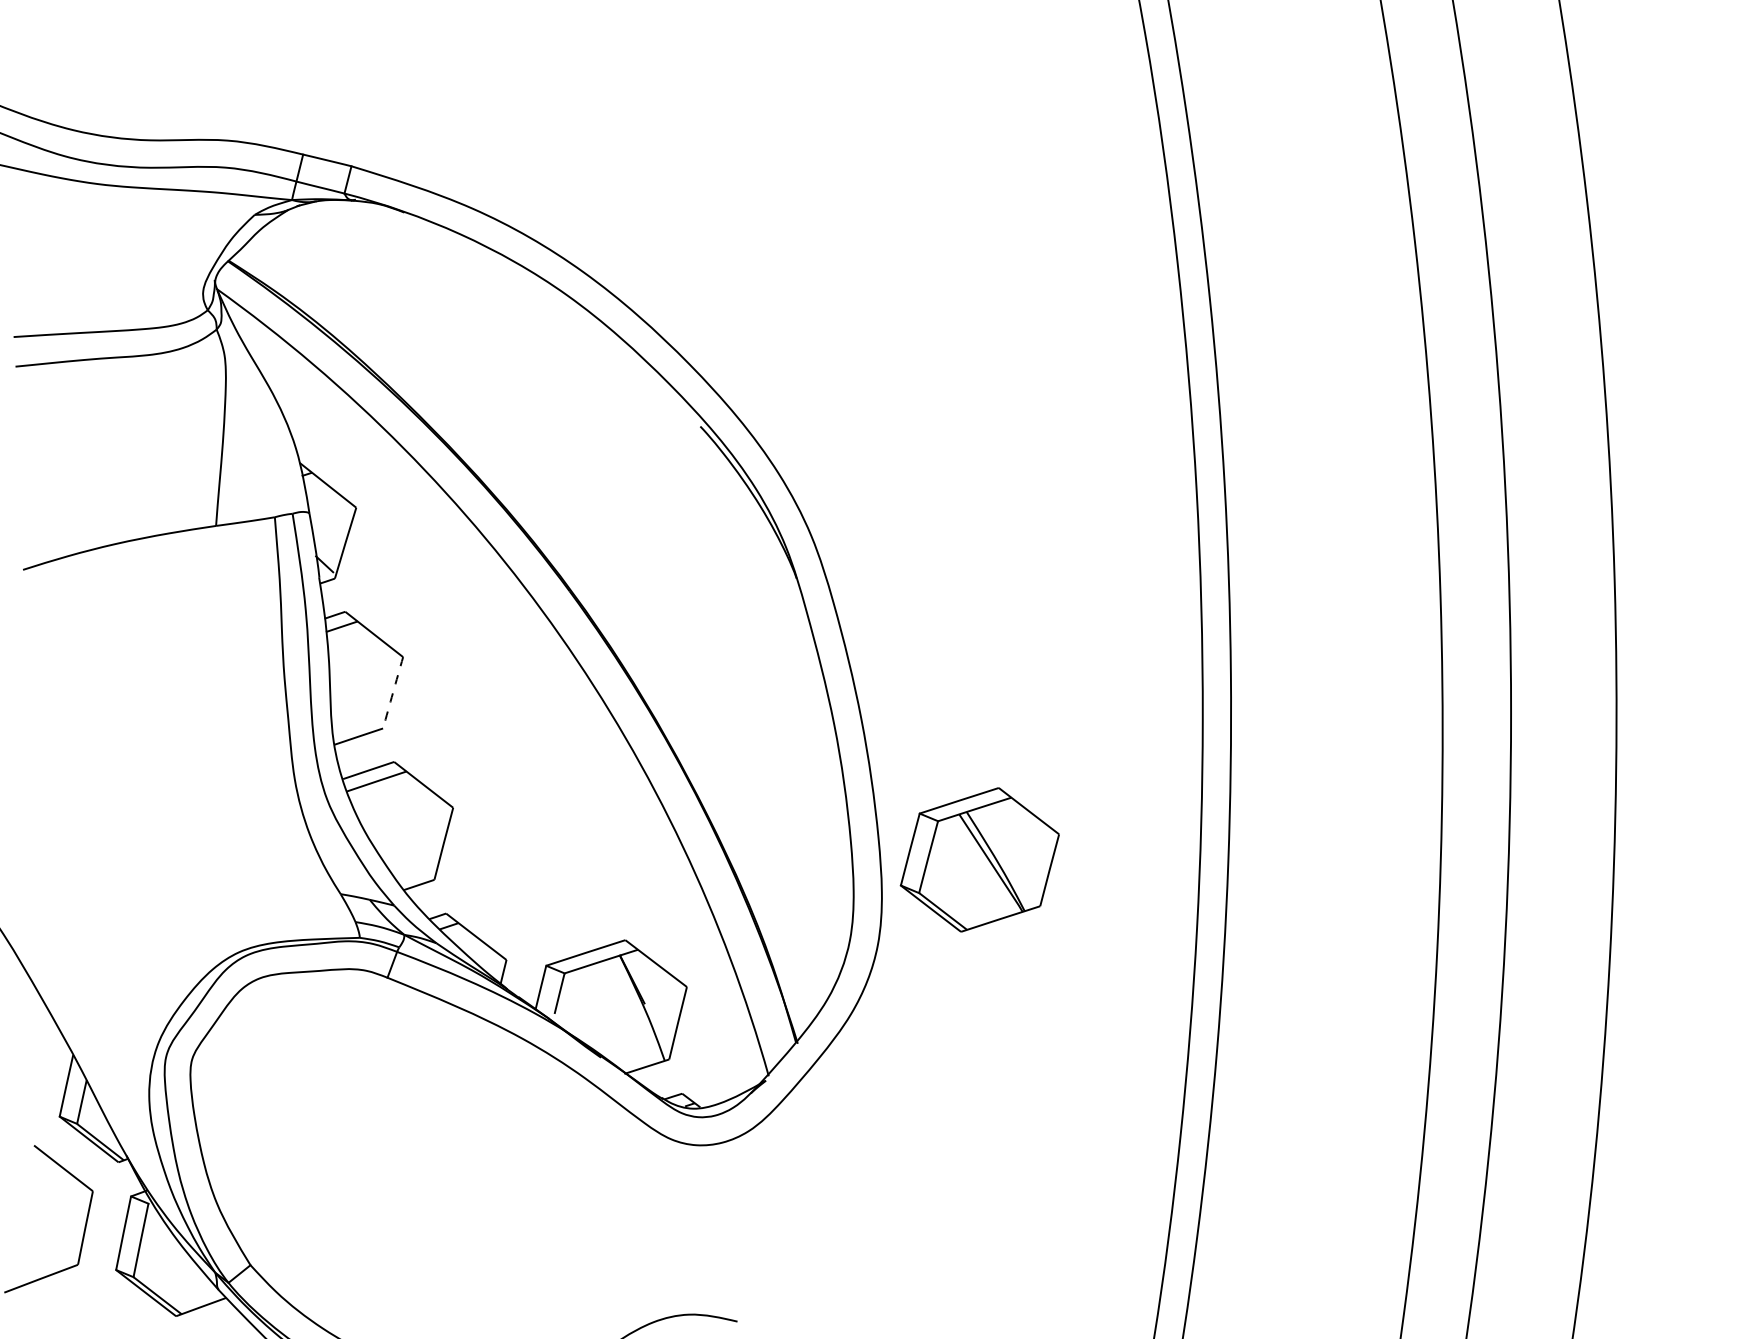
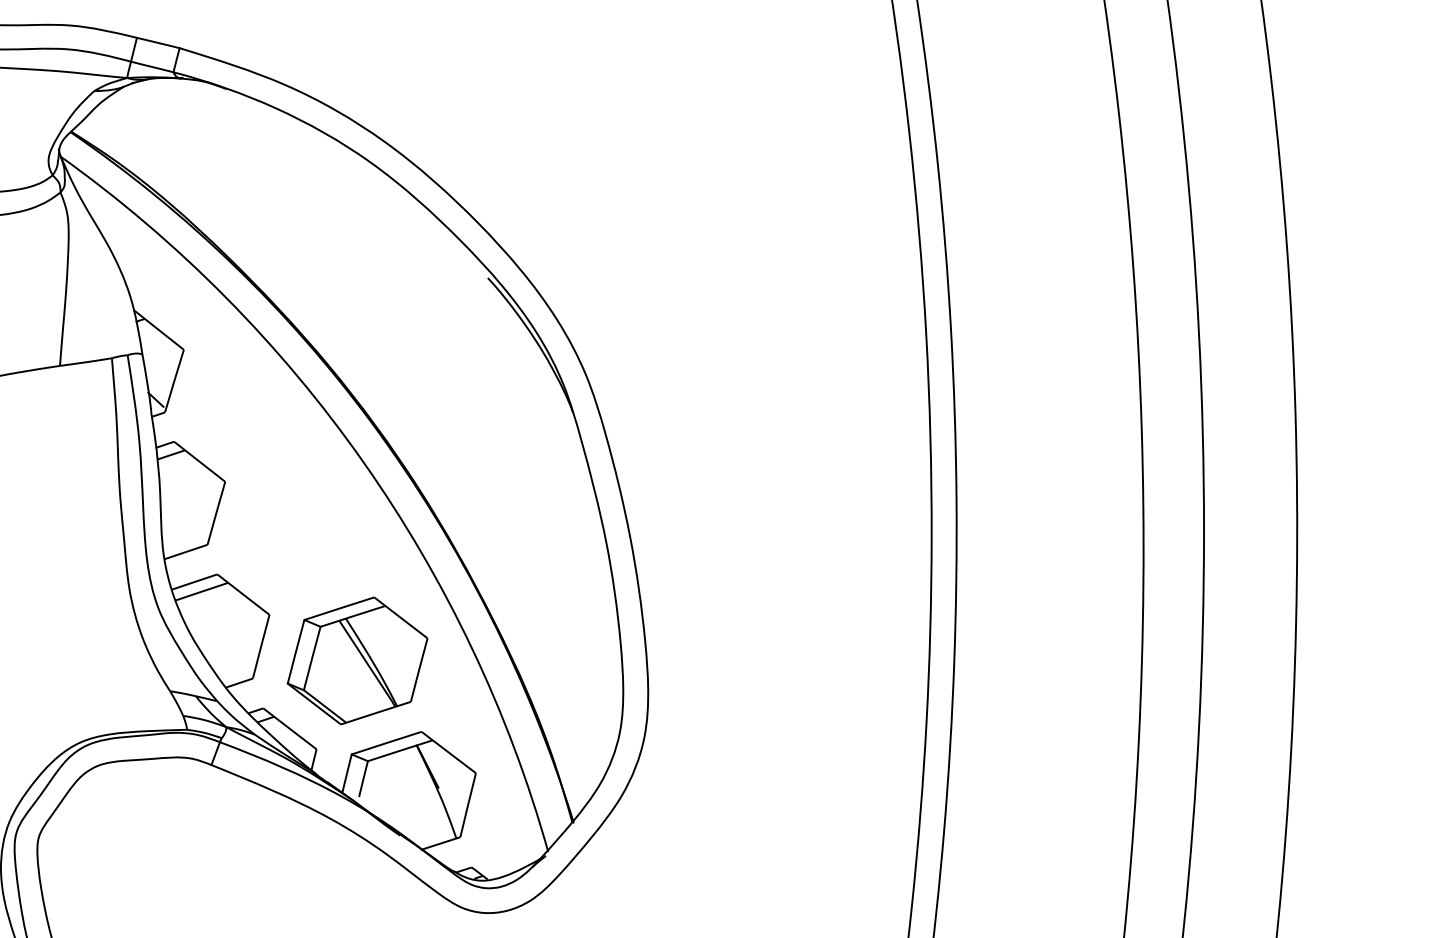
arc: (393, 692) -> (216, 513), dashed -> solid
part: (979, 859) -> (357, 660), moved

